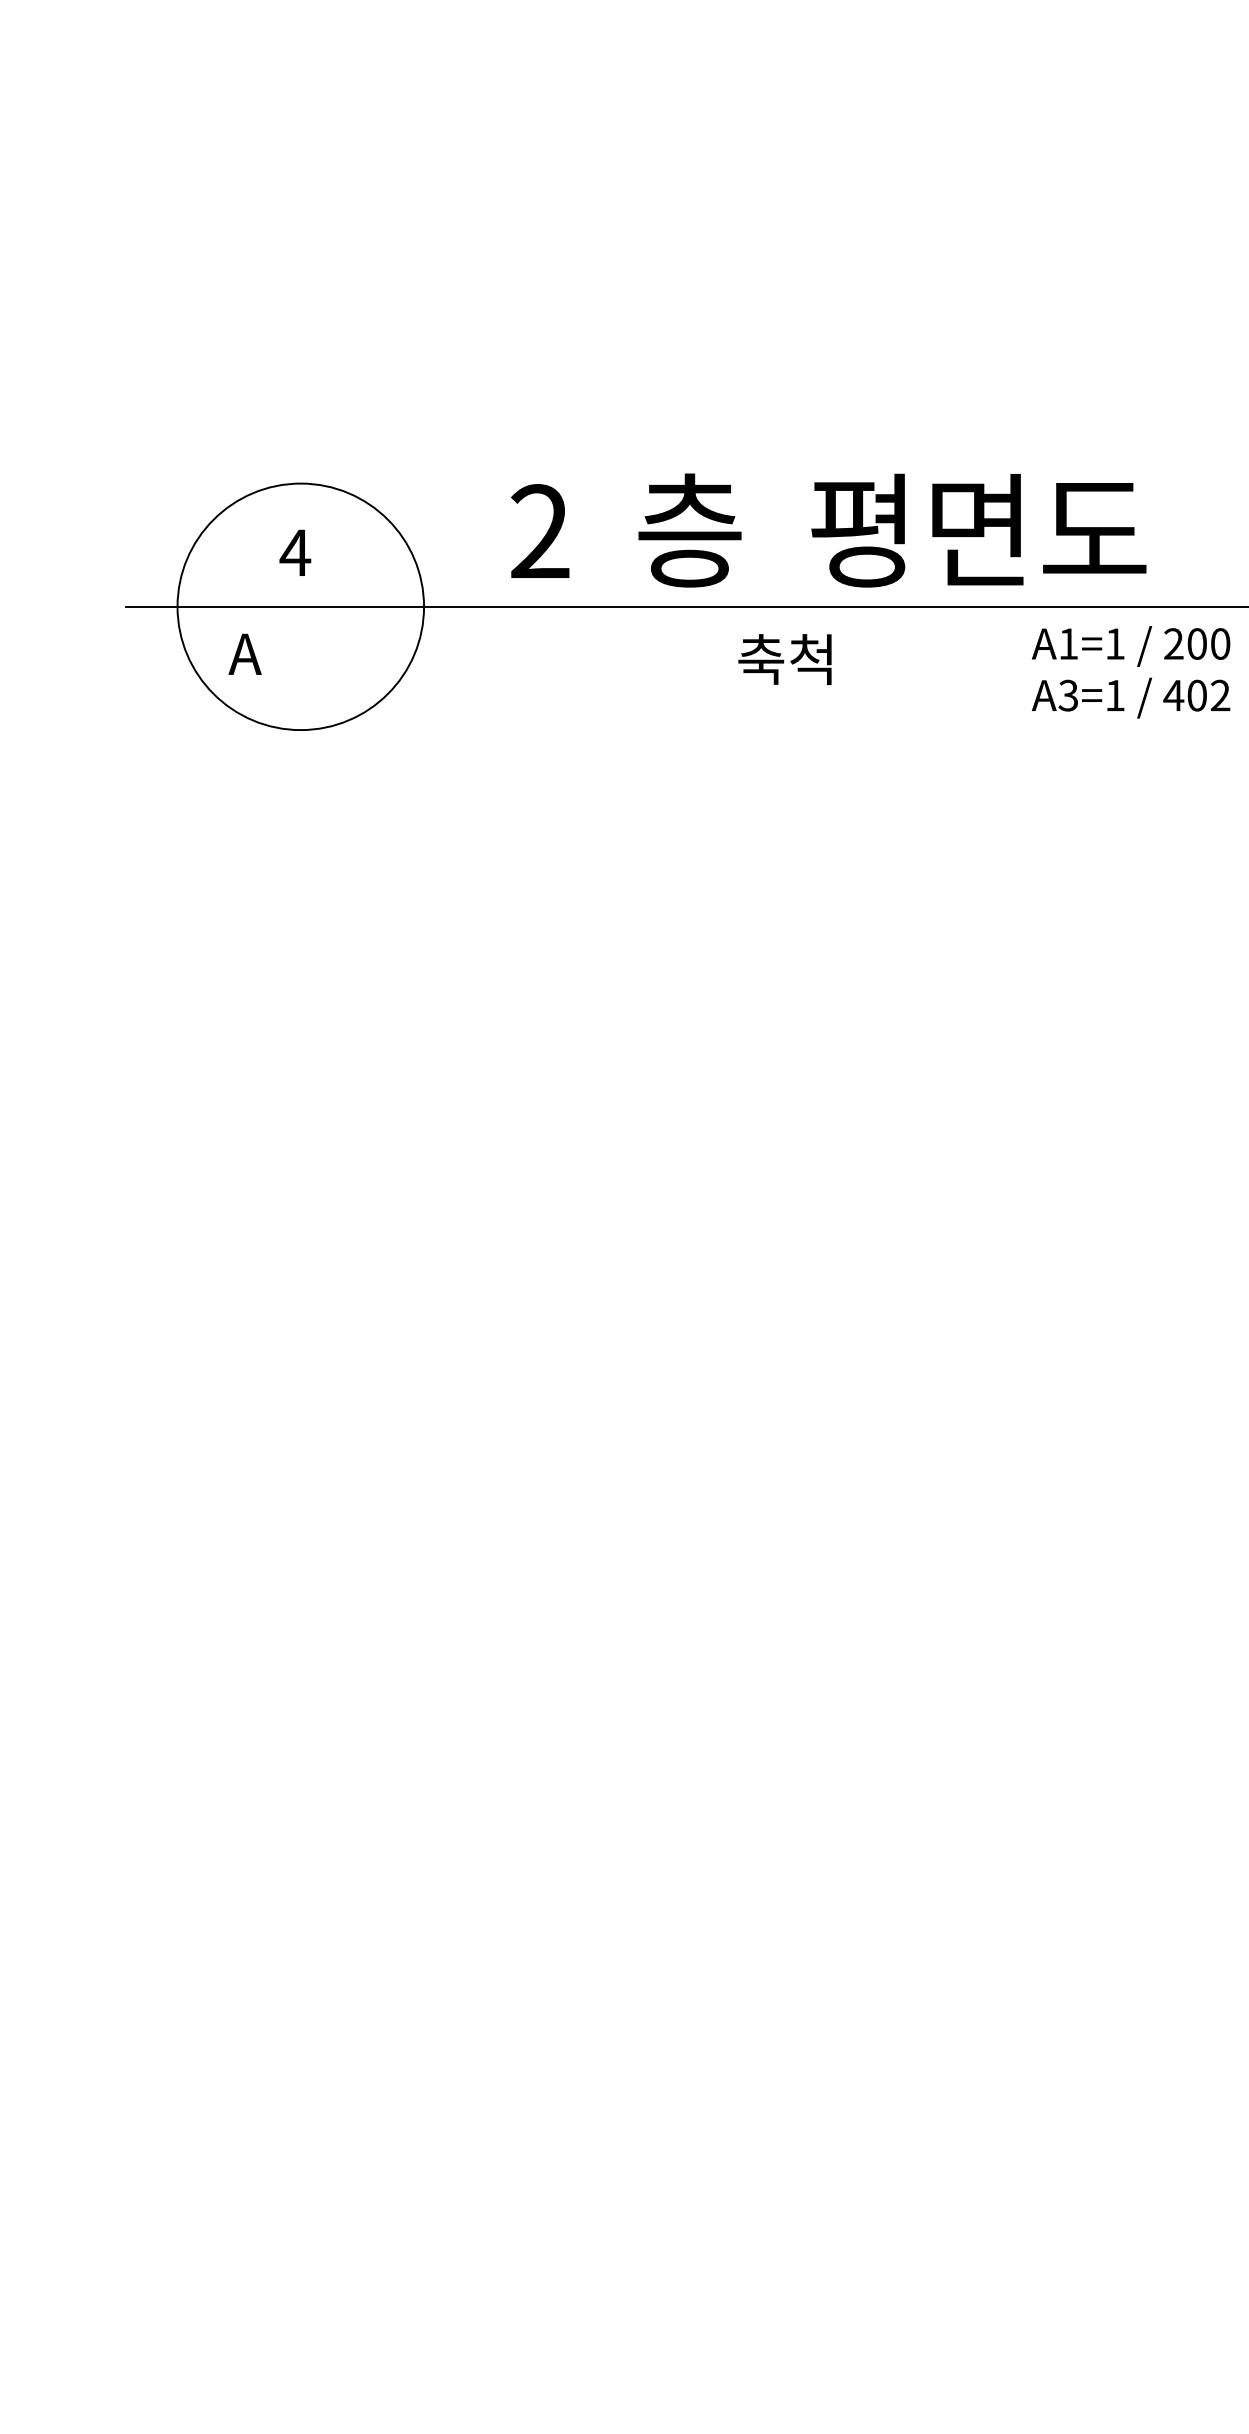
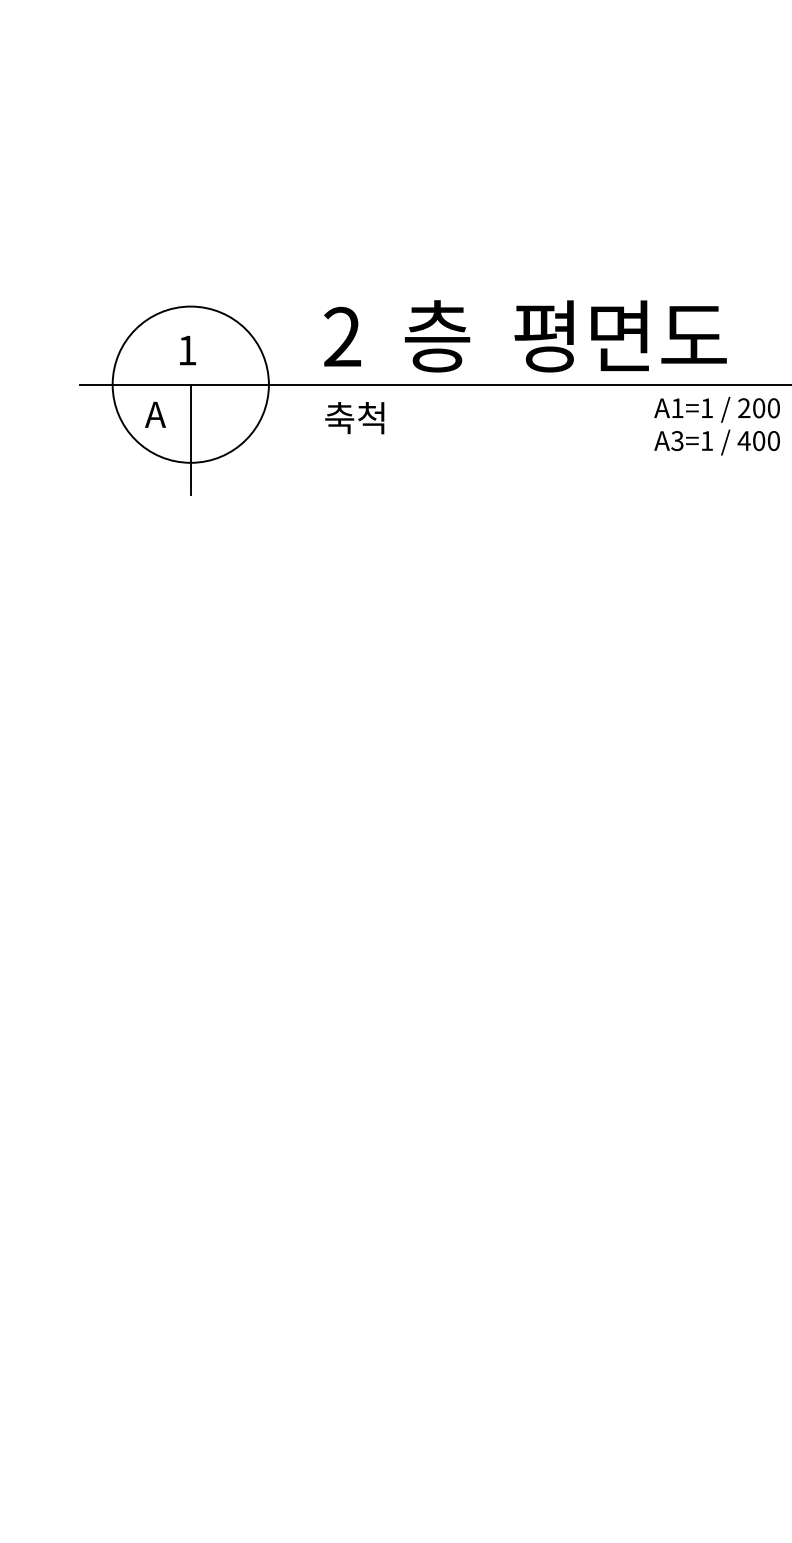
text: (295, 552) -> (187, 350), 4 -> 1
text: (784, 660) -> (354, 418), moved
line: (300, 693) -> (190, 439), added
text: (1220, 696) -> (773, 441), 402 -> 400

